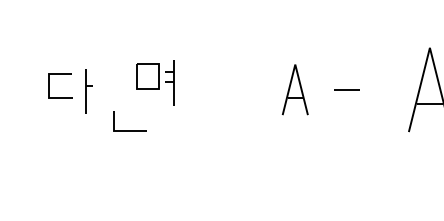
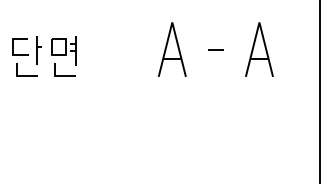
part: (154, 81) -> (63, 50), moved
part: (295, 89) -> (172, 49), size x1.67
line: (346, 89) -> (215, 49), moved
part: (69, 120) -> (26, 69), added

